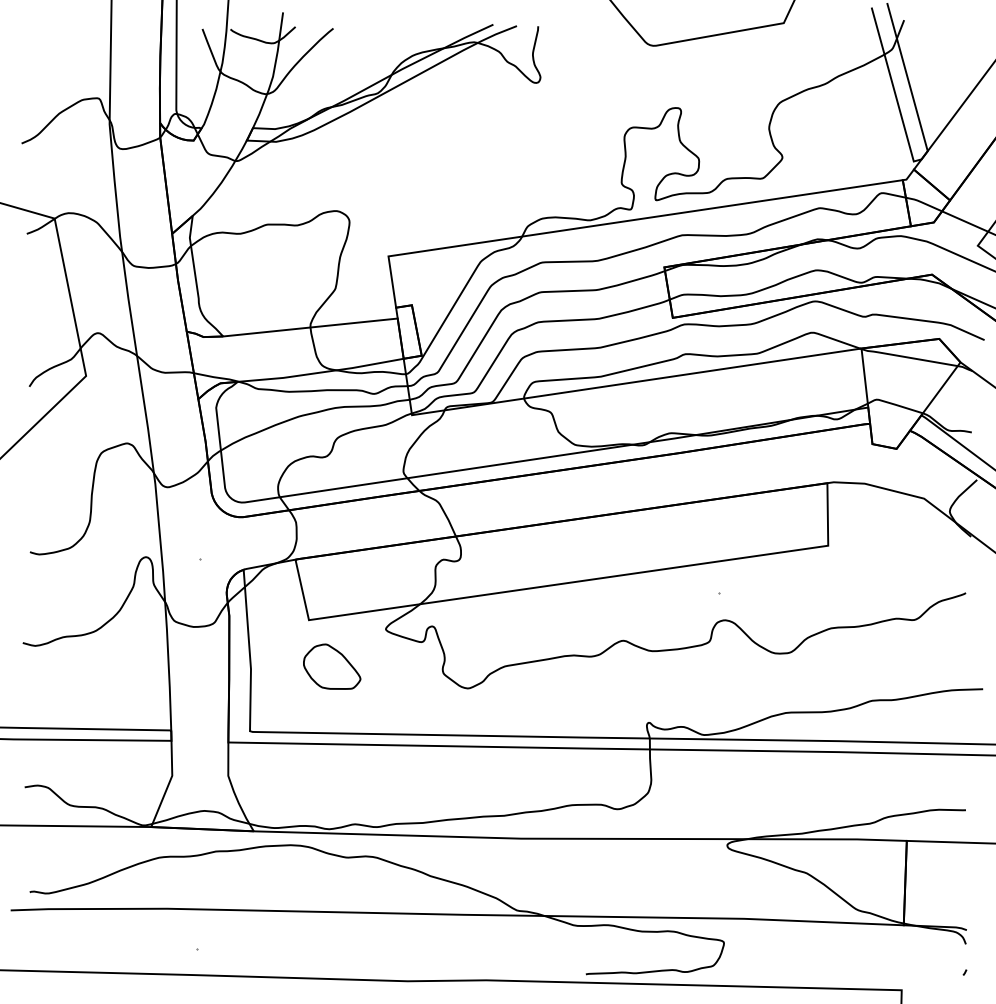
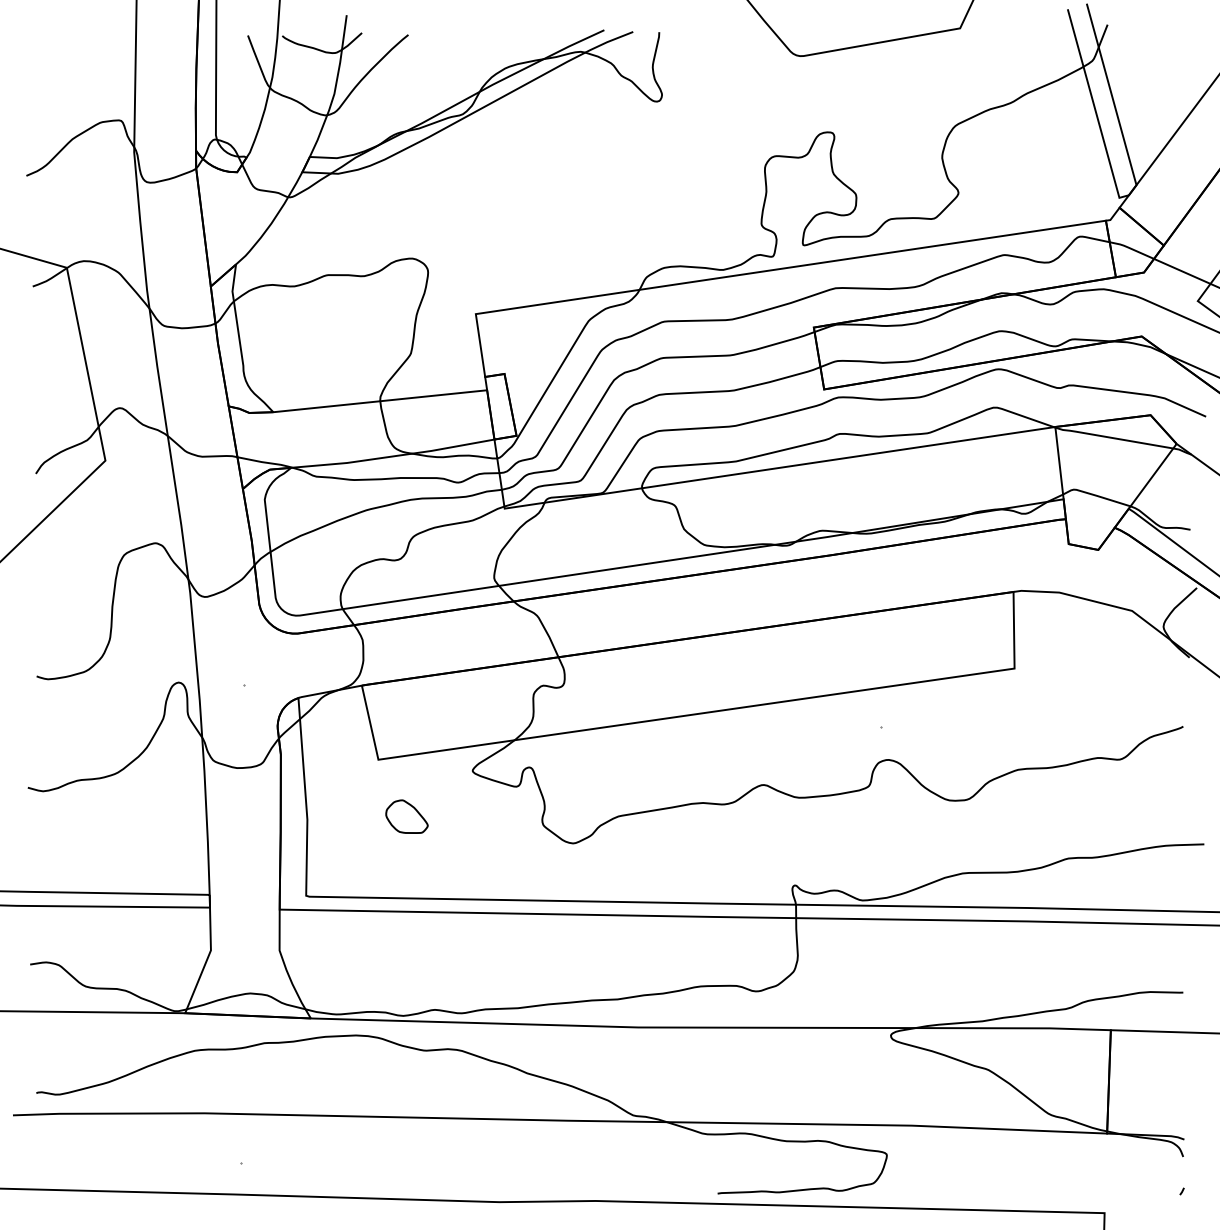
part: (332, 666) -> (407, 816), size x0.6

